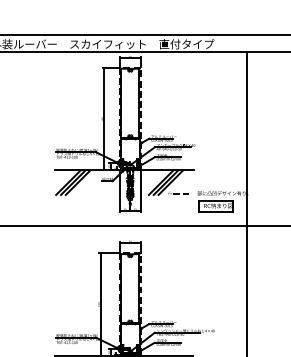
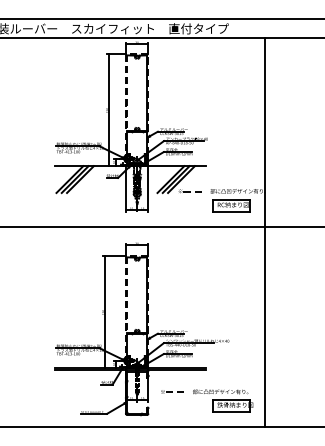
line: (121, 103) -> (127, 93), solid -> dashed
line: (121, 289) -> (127, 295), solid -> dashed

